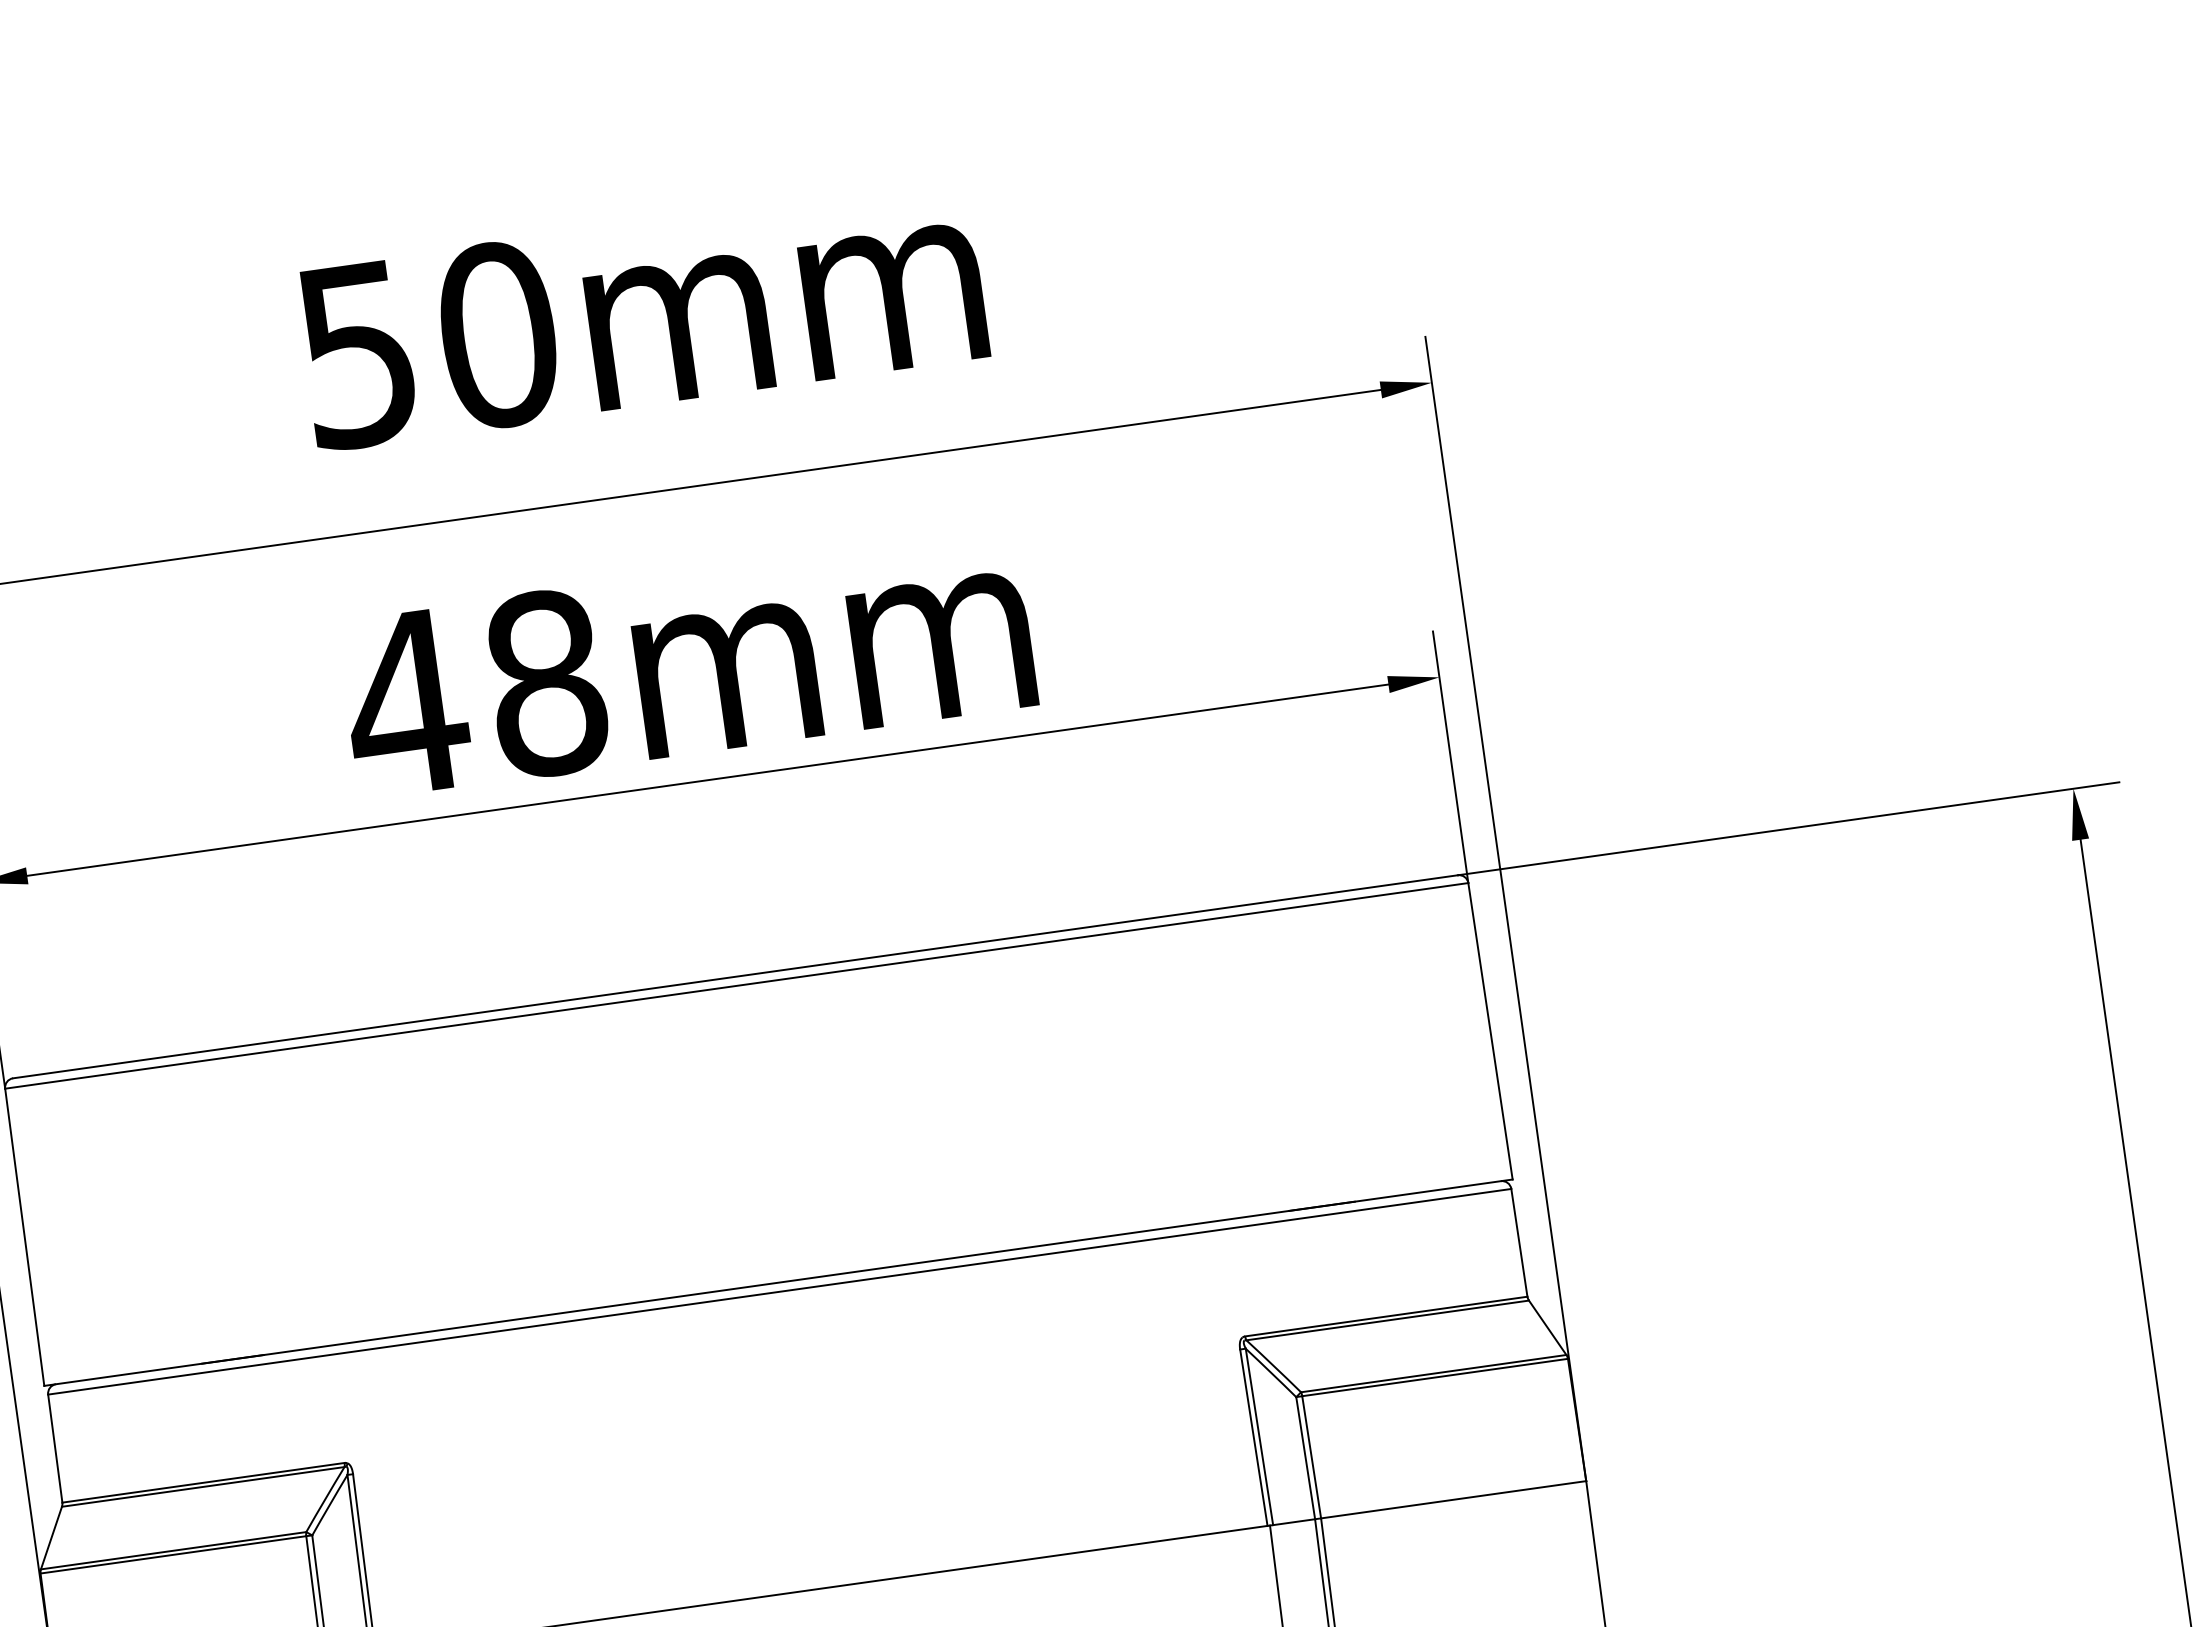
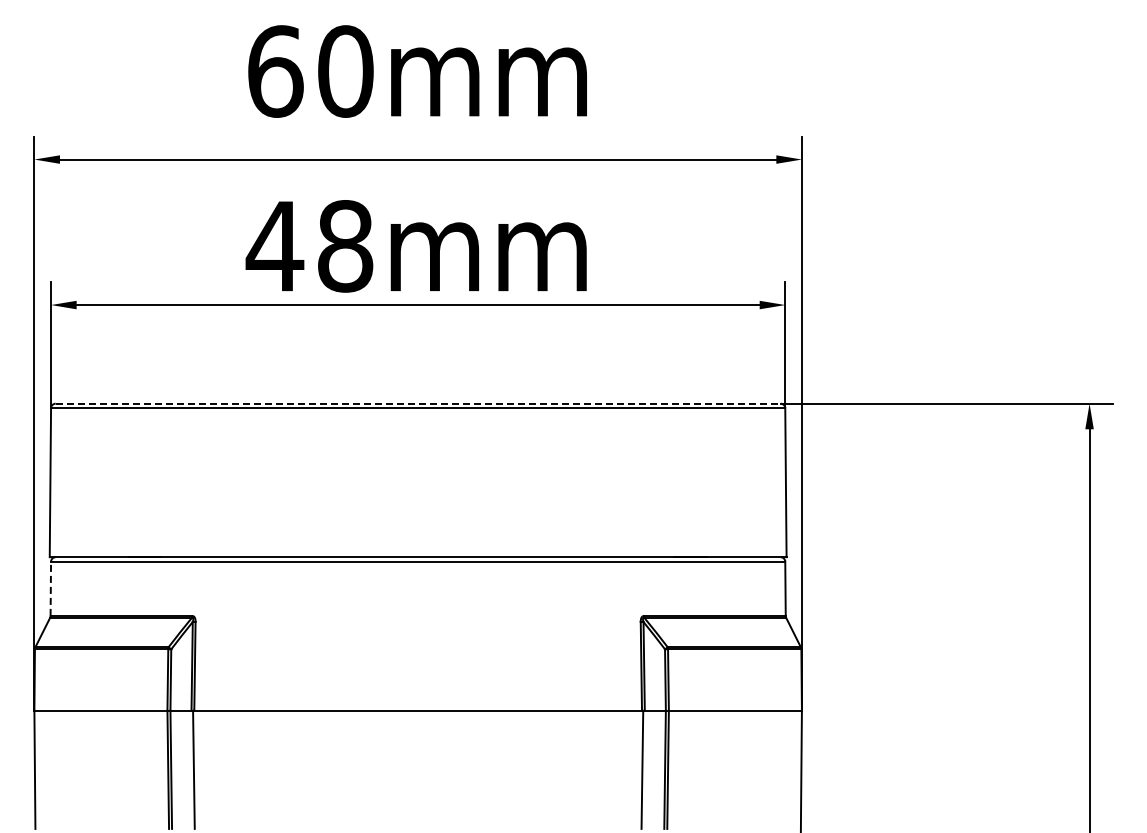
text: (358, 354) -> (275, 71), 50mm -> 60mm
line: (736, 976) -> (418, 403), solid -> dashed
line: (54, 1448) -> (50, 588), solid -> dashed

